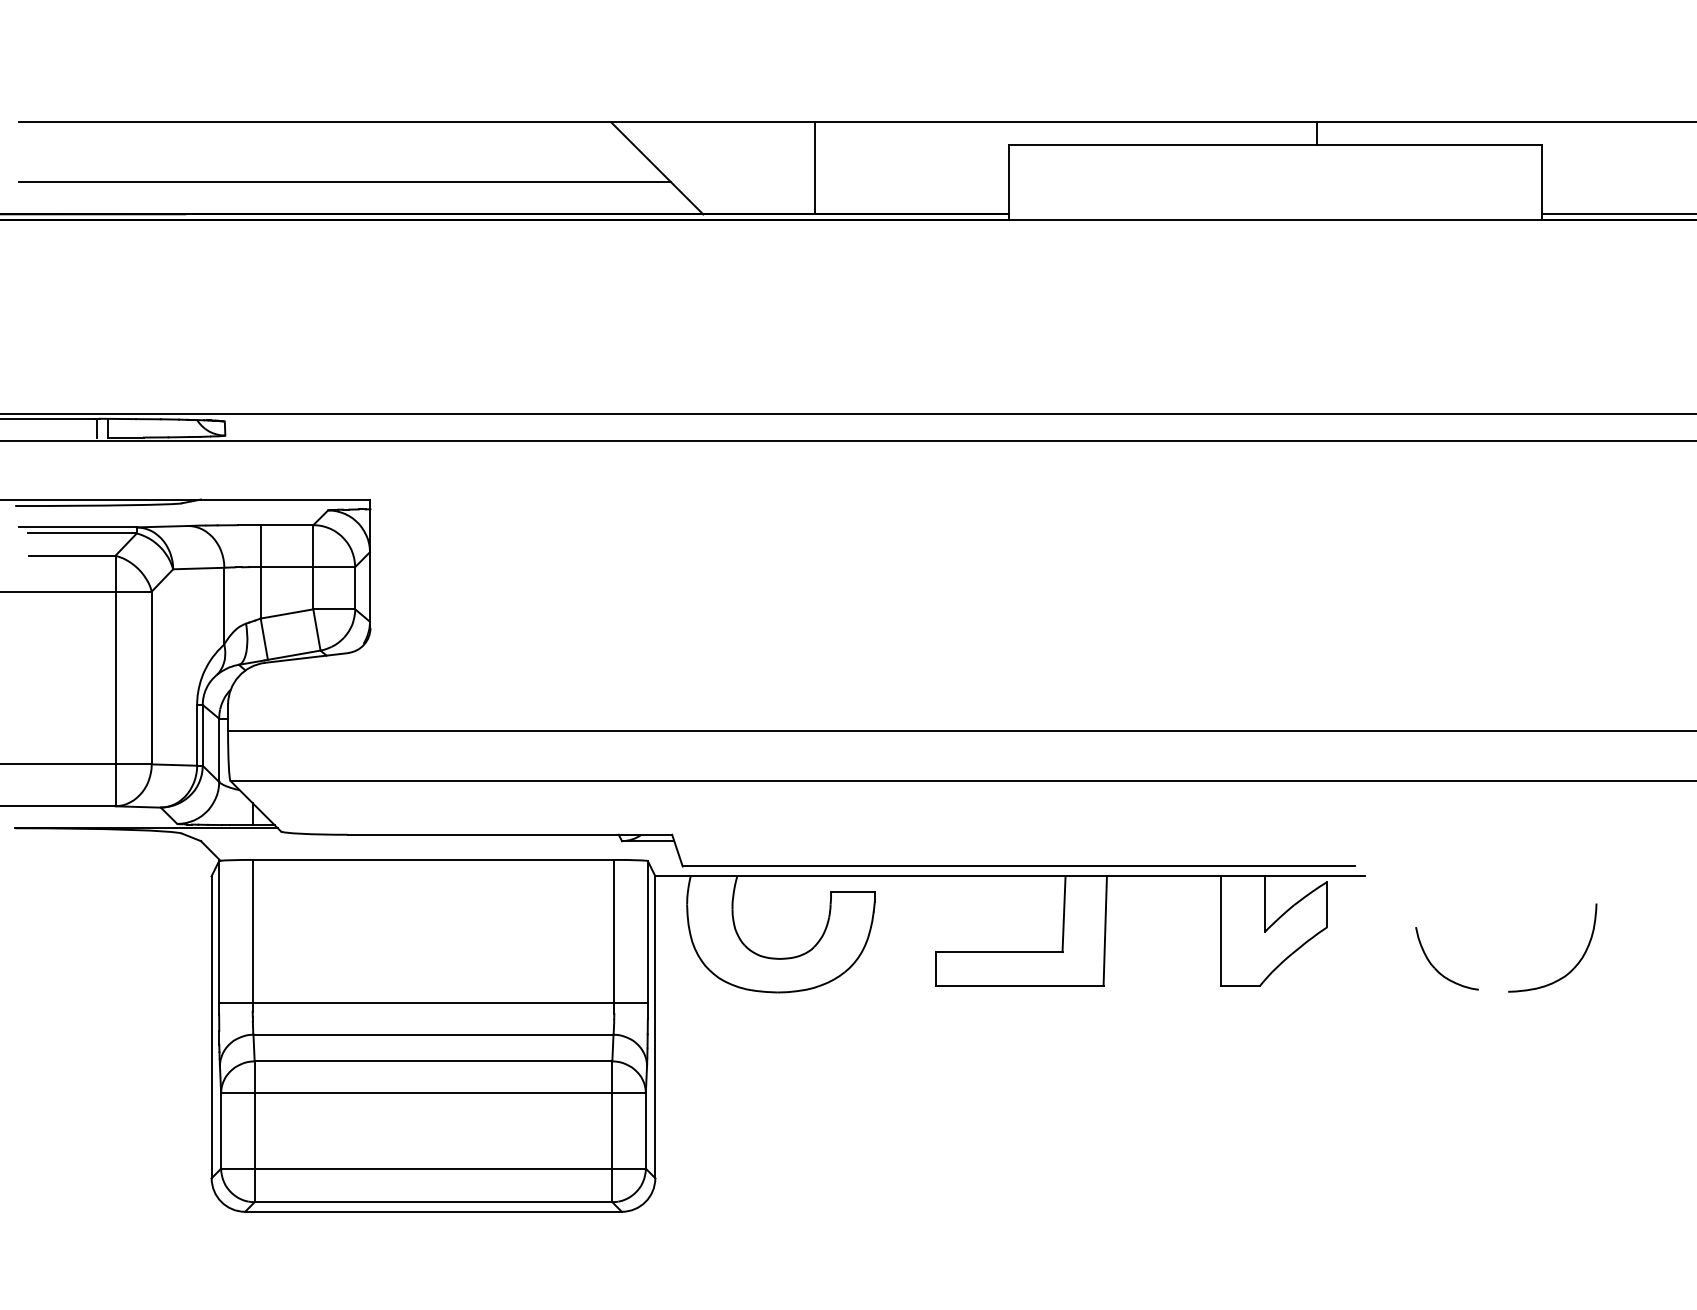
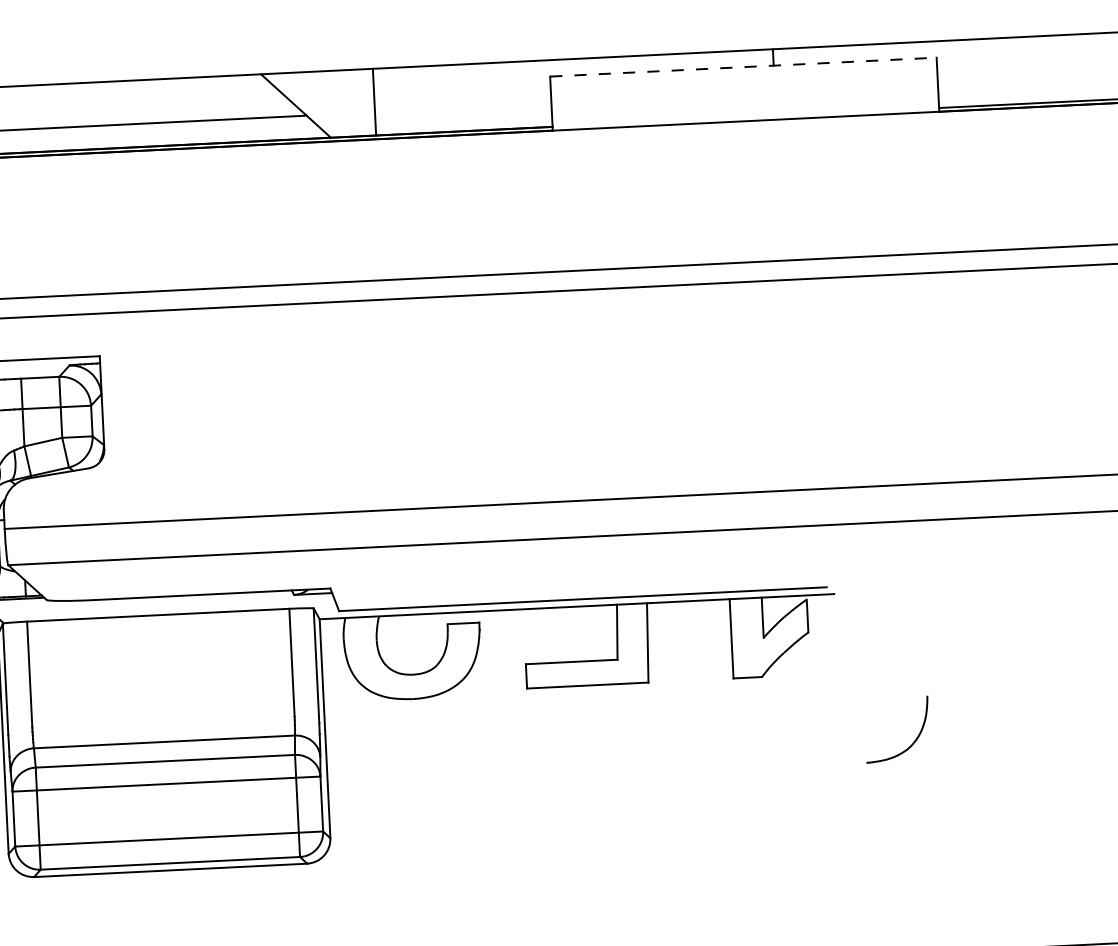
line: (1275, 145) -> (743, 67), solid -> dashed
line: (814, 168) -> (374, 102), moved
part: (1573, 967) -> (912, 742), moved
part: (1436, 968) -> (889, 658), removed
line: (433, 1003) -> (163, 719), removed

